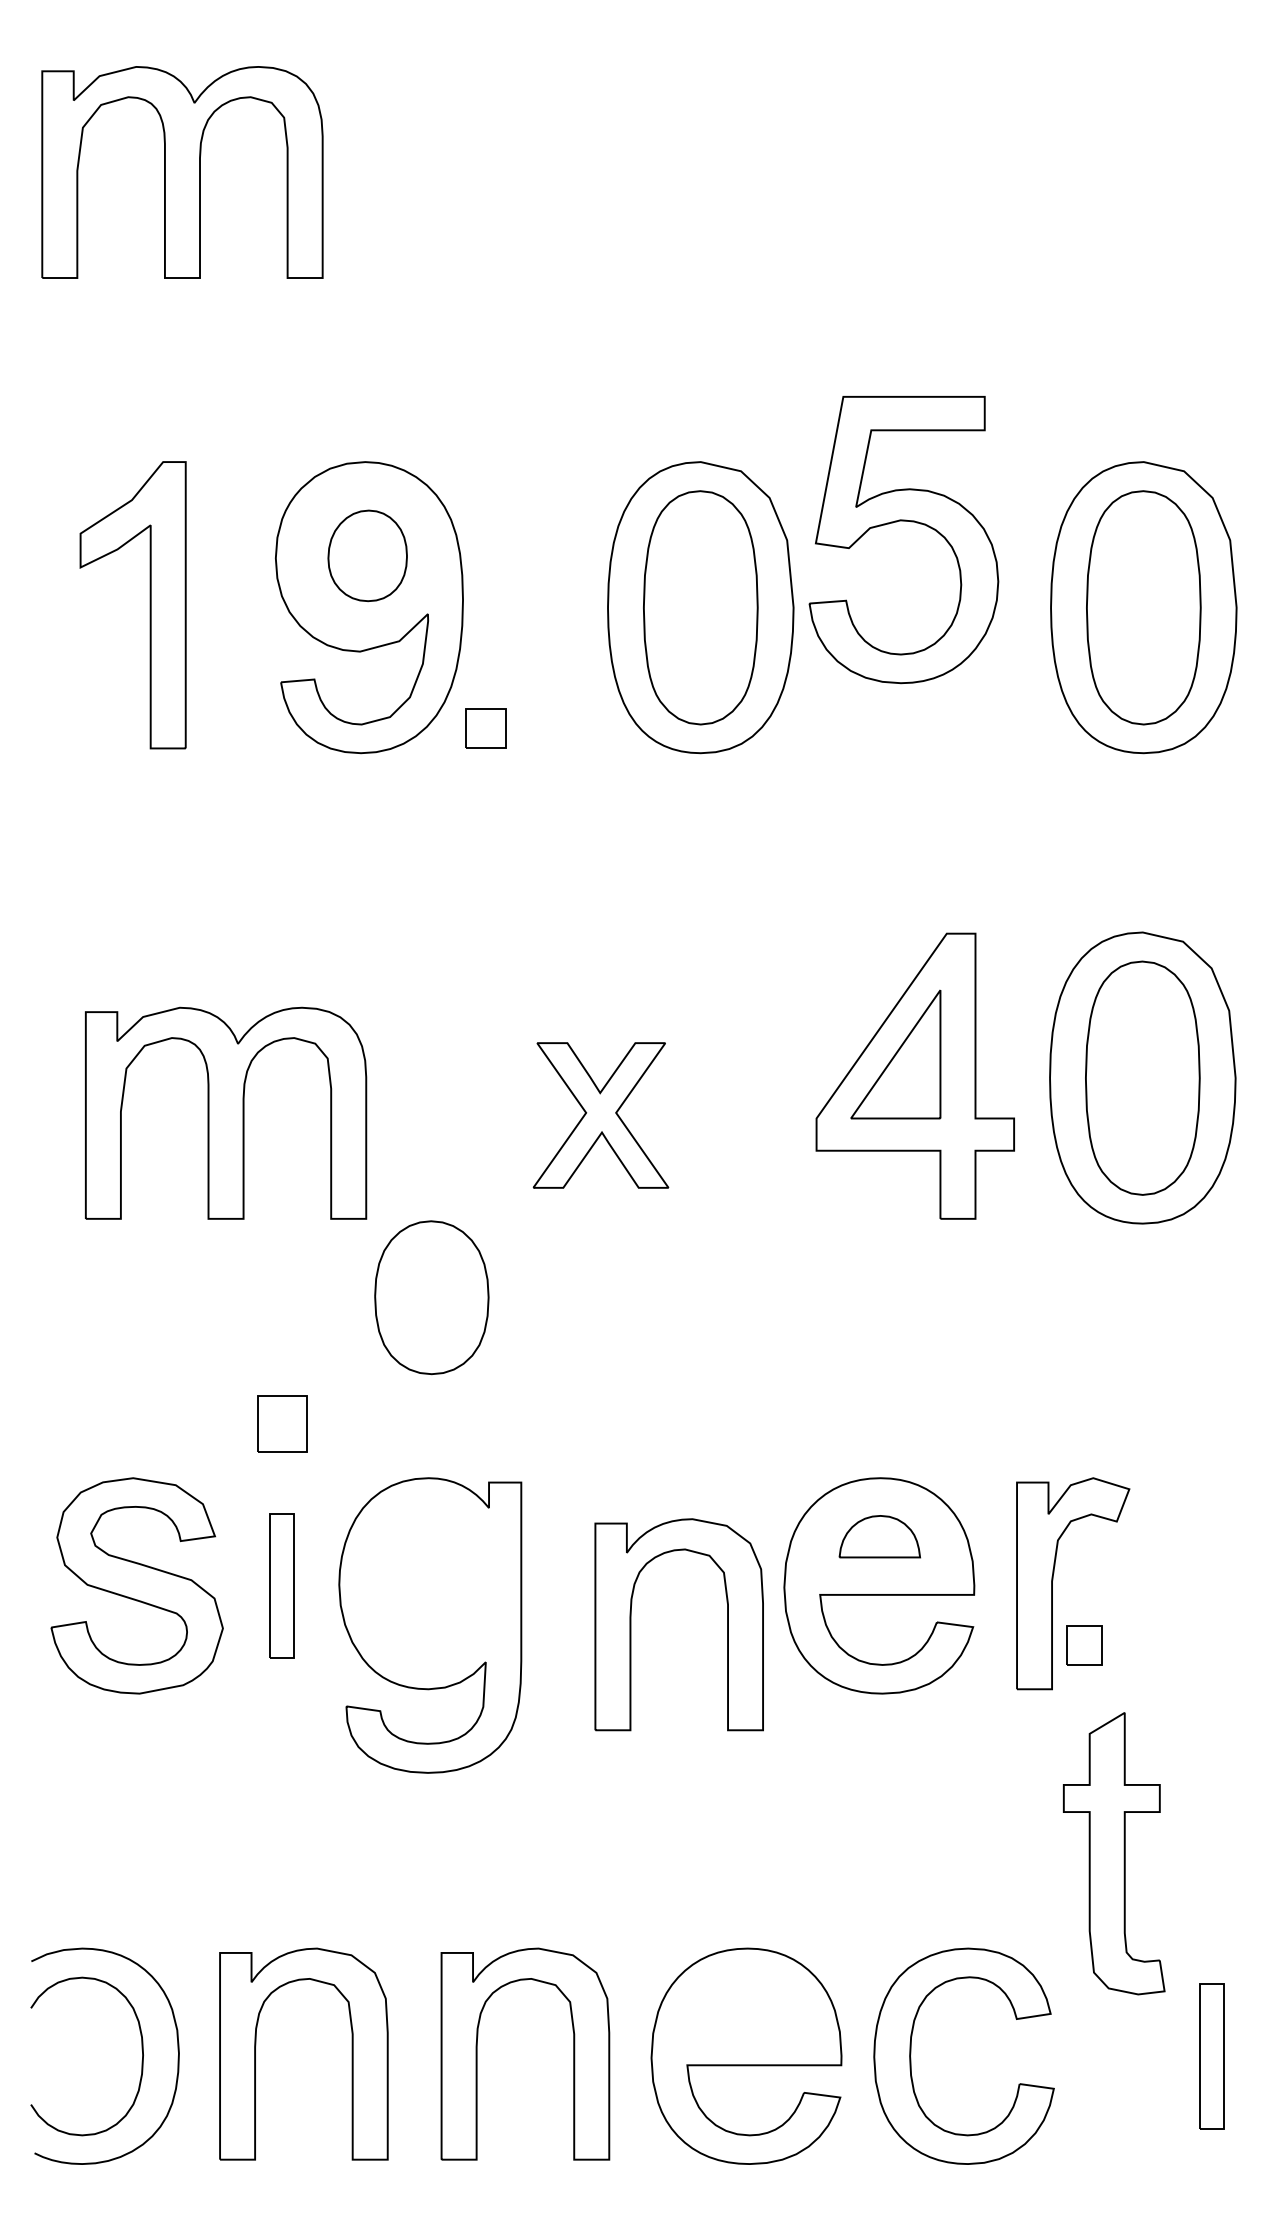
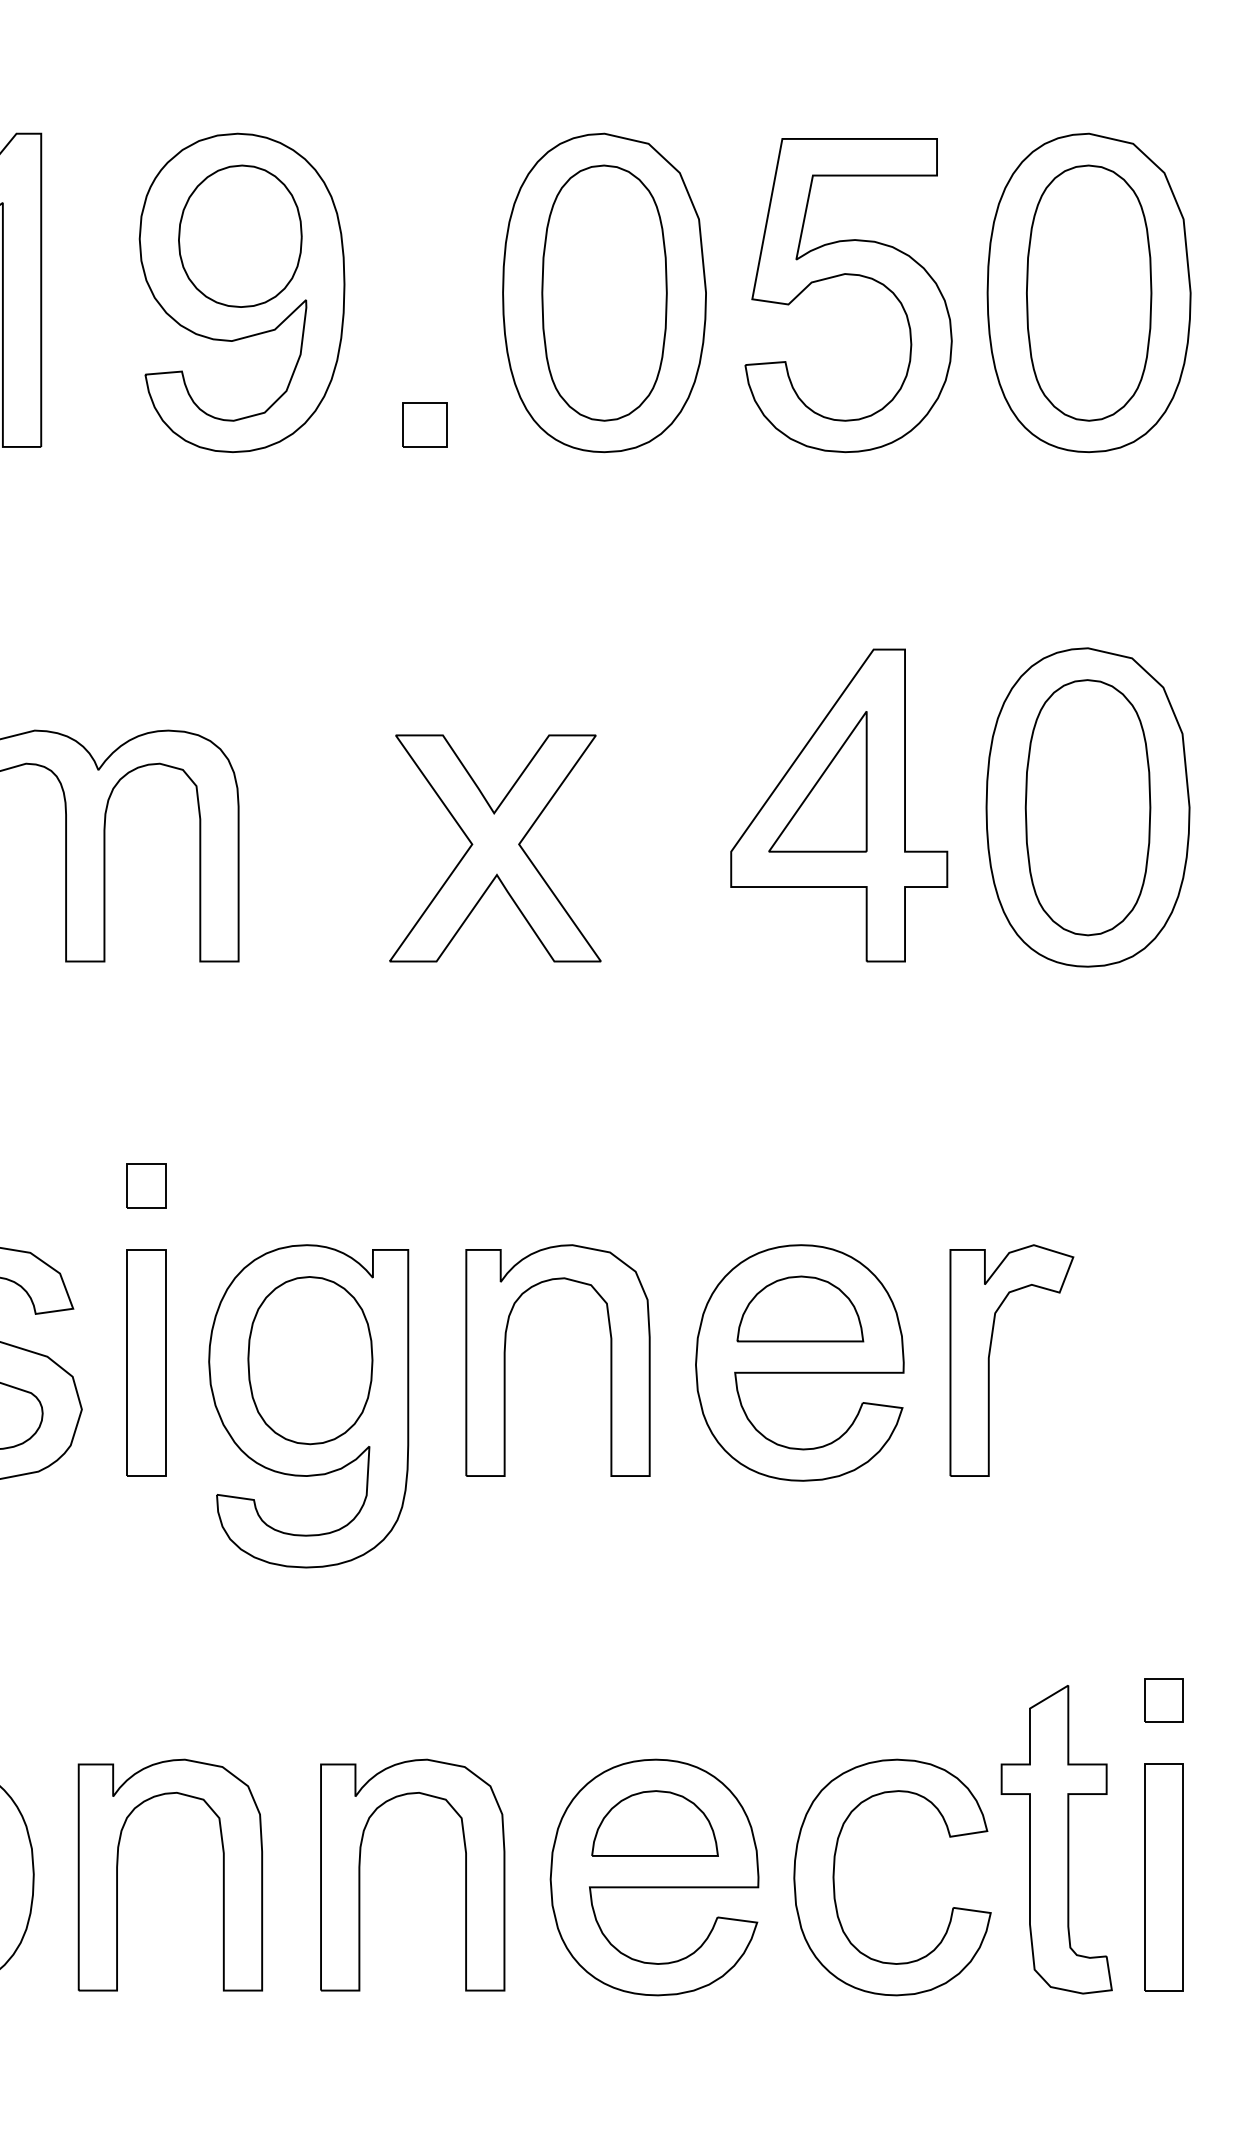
part: (903, 521) -> (848, 275), moved
part: (367, 555) -> (240, 235), size x1.43
part: (485, 728) -> (424, 425), moved
part: (600, 1115) -> (494, 848), size x1.43
part: (431, 1297) -> (310, 1360), moved
part: (281, 1423) -> (145, 1185), size x0.71
part: (879, 1536) -> (800, 1308), size x1.43
part: (281, 1585) -> (145, 1362), size x1.43
part: (631, 1624) -> (505, 1360), moved
part: (1084, 1645) -> (1163, 1700), moved
part: (1114, 1853) -> (1057, 1839), moved
part: (746, 2006) -> (654, 1823), added
part: (1211, 2056) -> (1163, 1877), size x1.43

